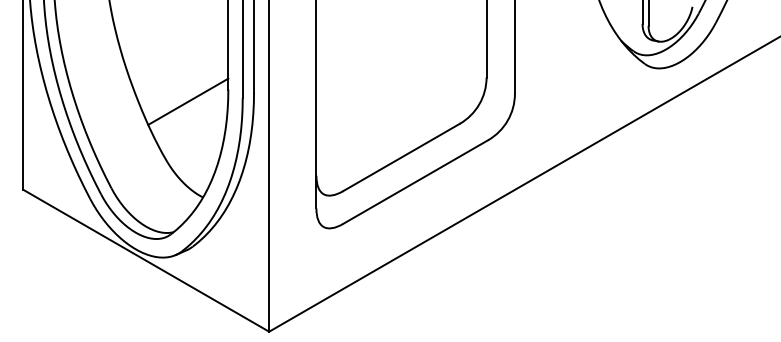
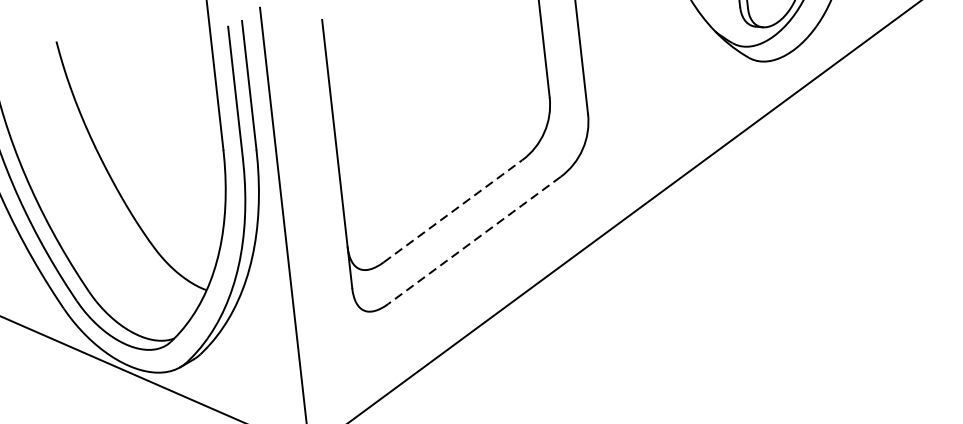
line: (188, 101) -> (174, 170), removed
line: (401, 157) -> (453, 211), solid -> dashed
line: (415, 182) -> (474, 240), solid -> dashed

